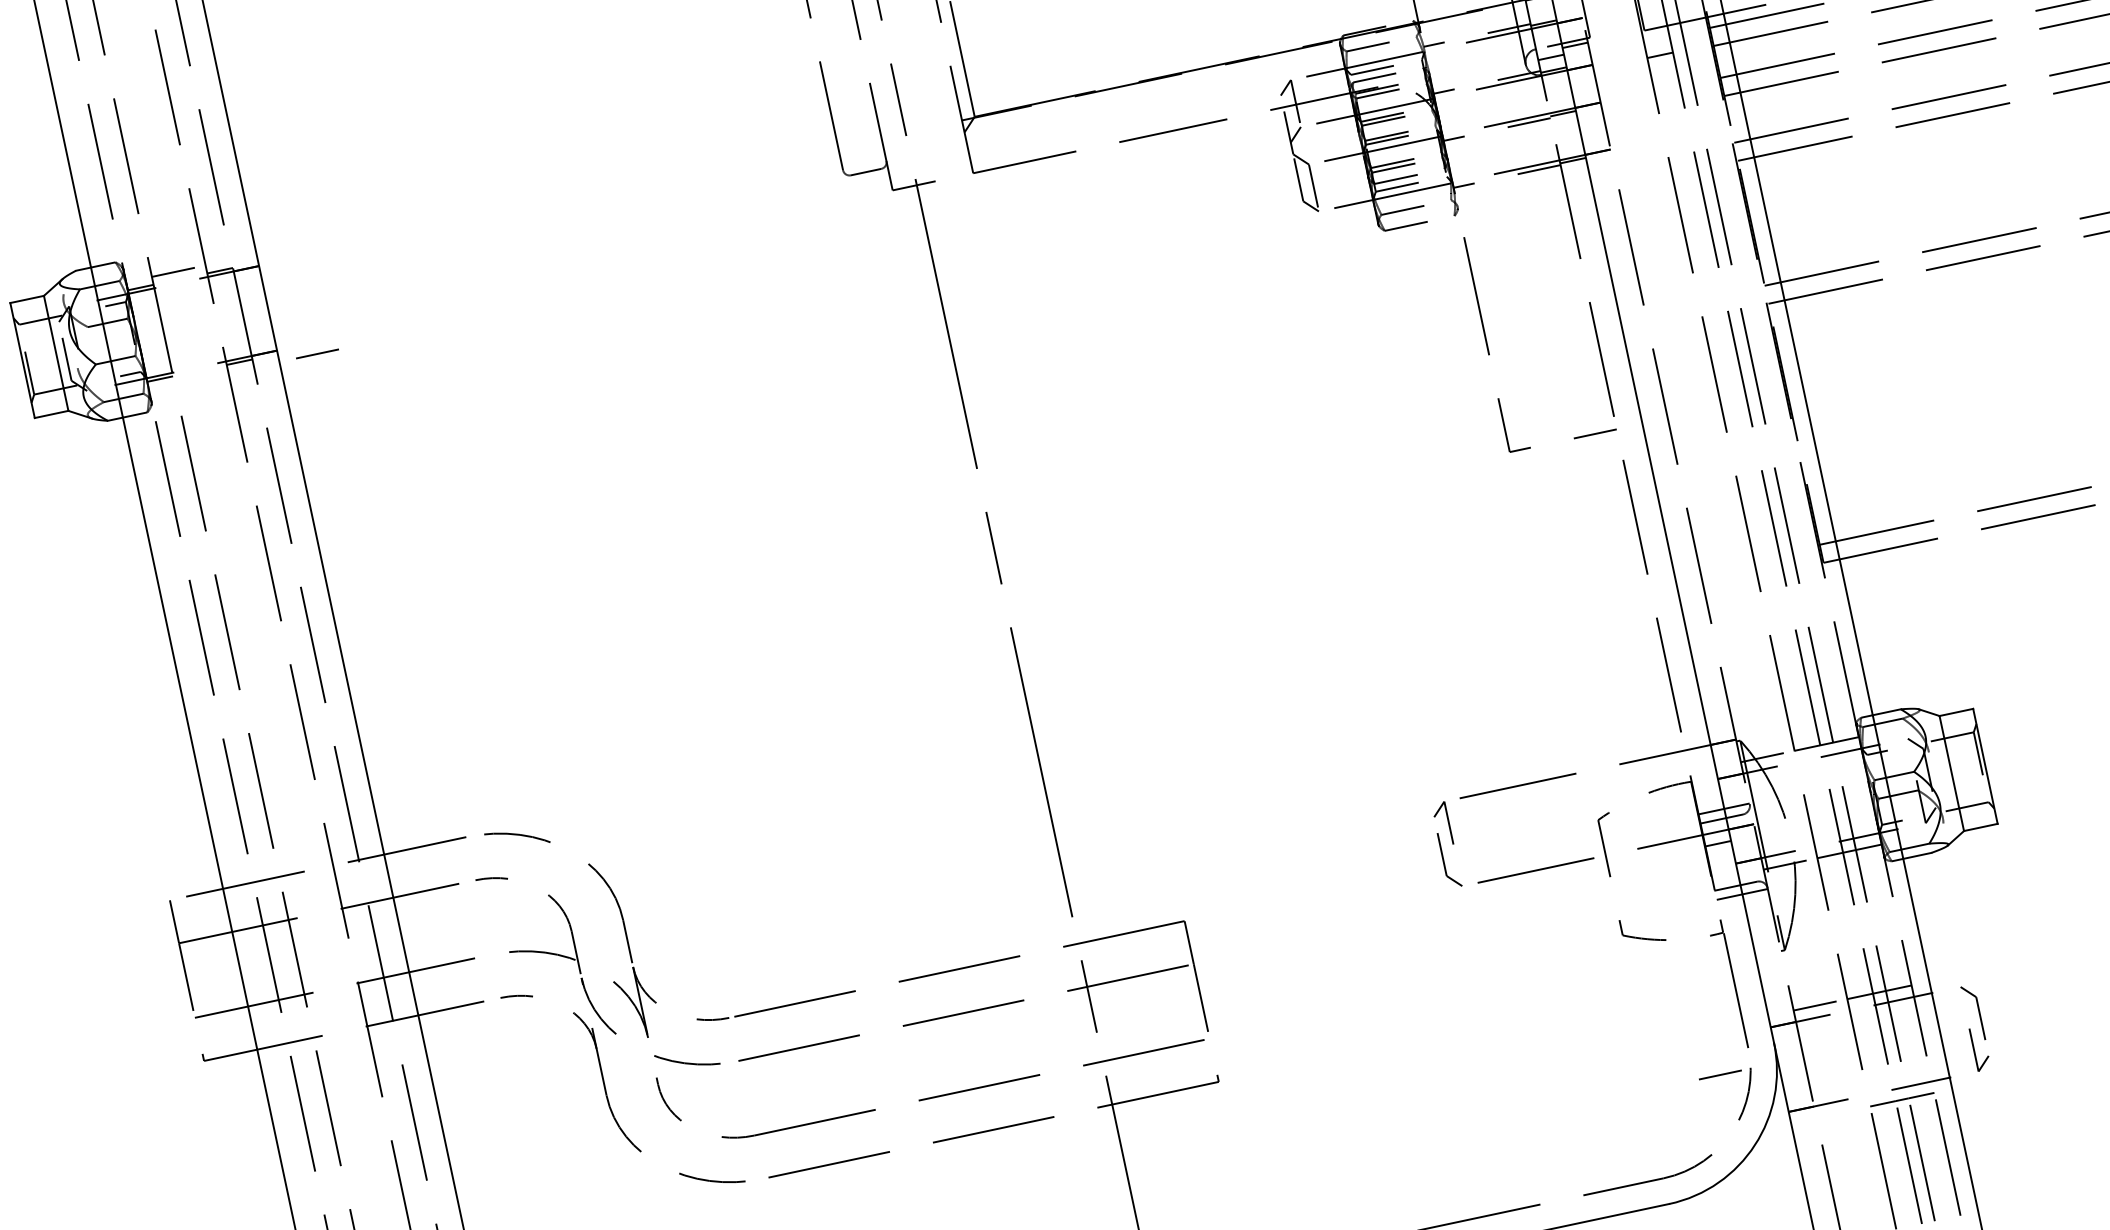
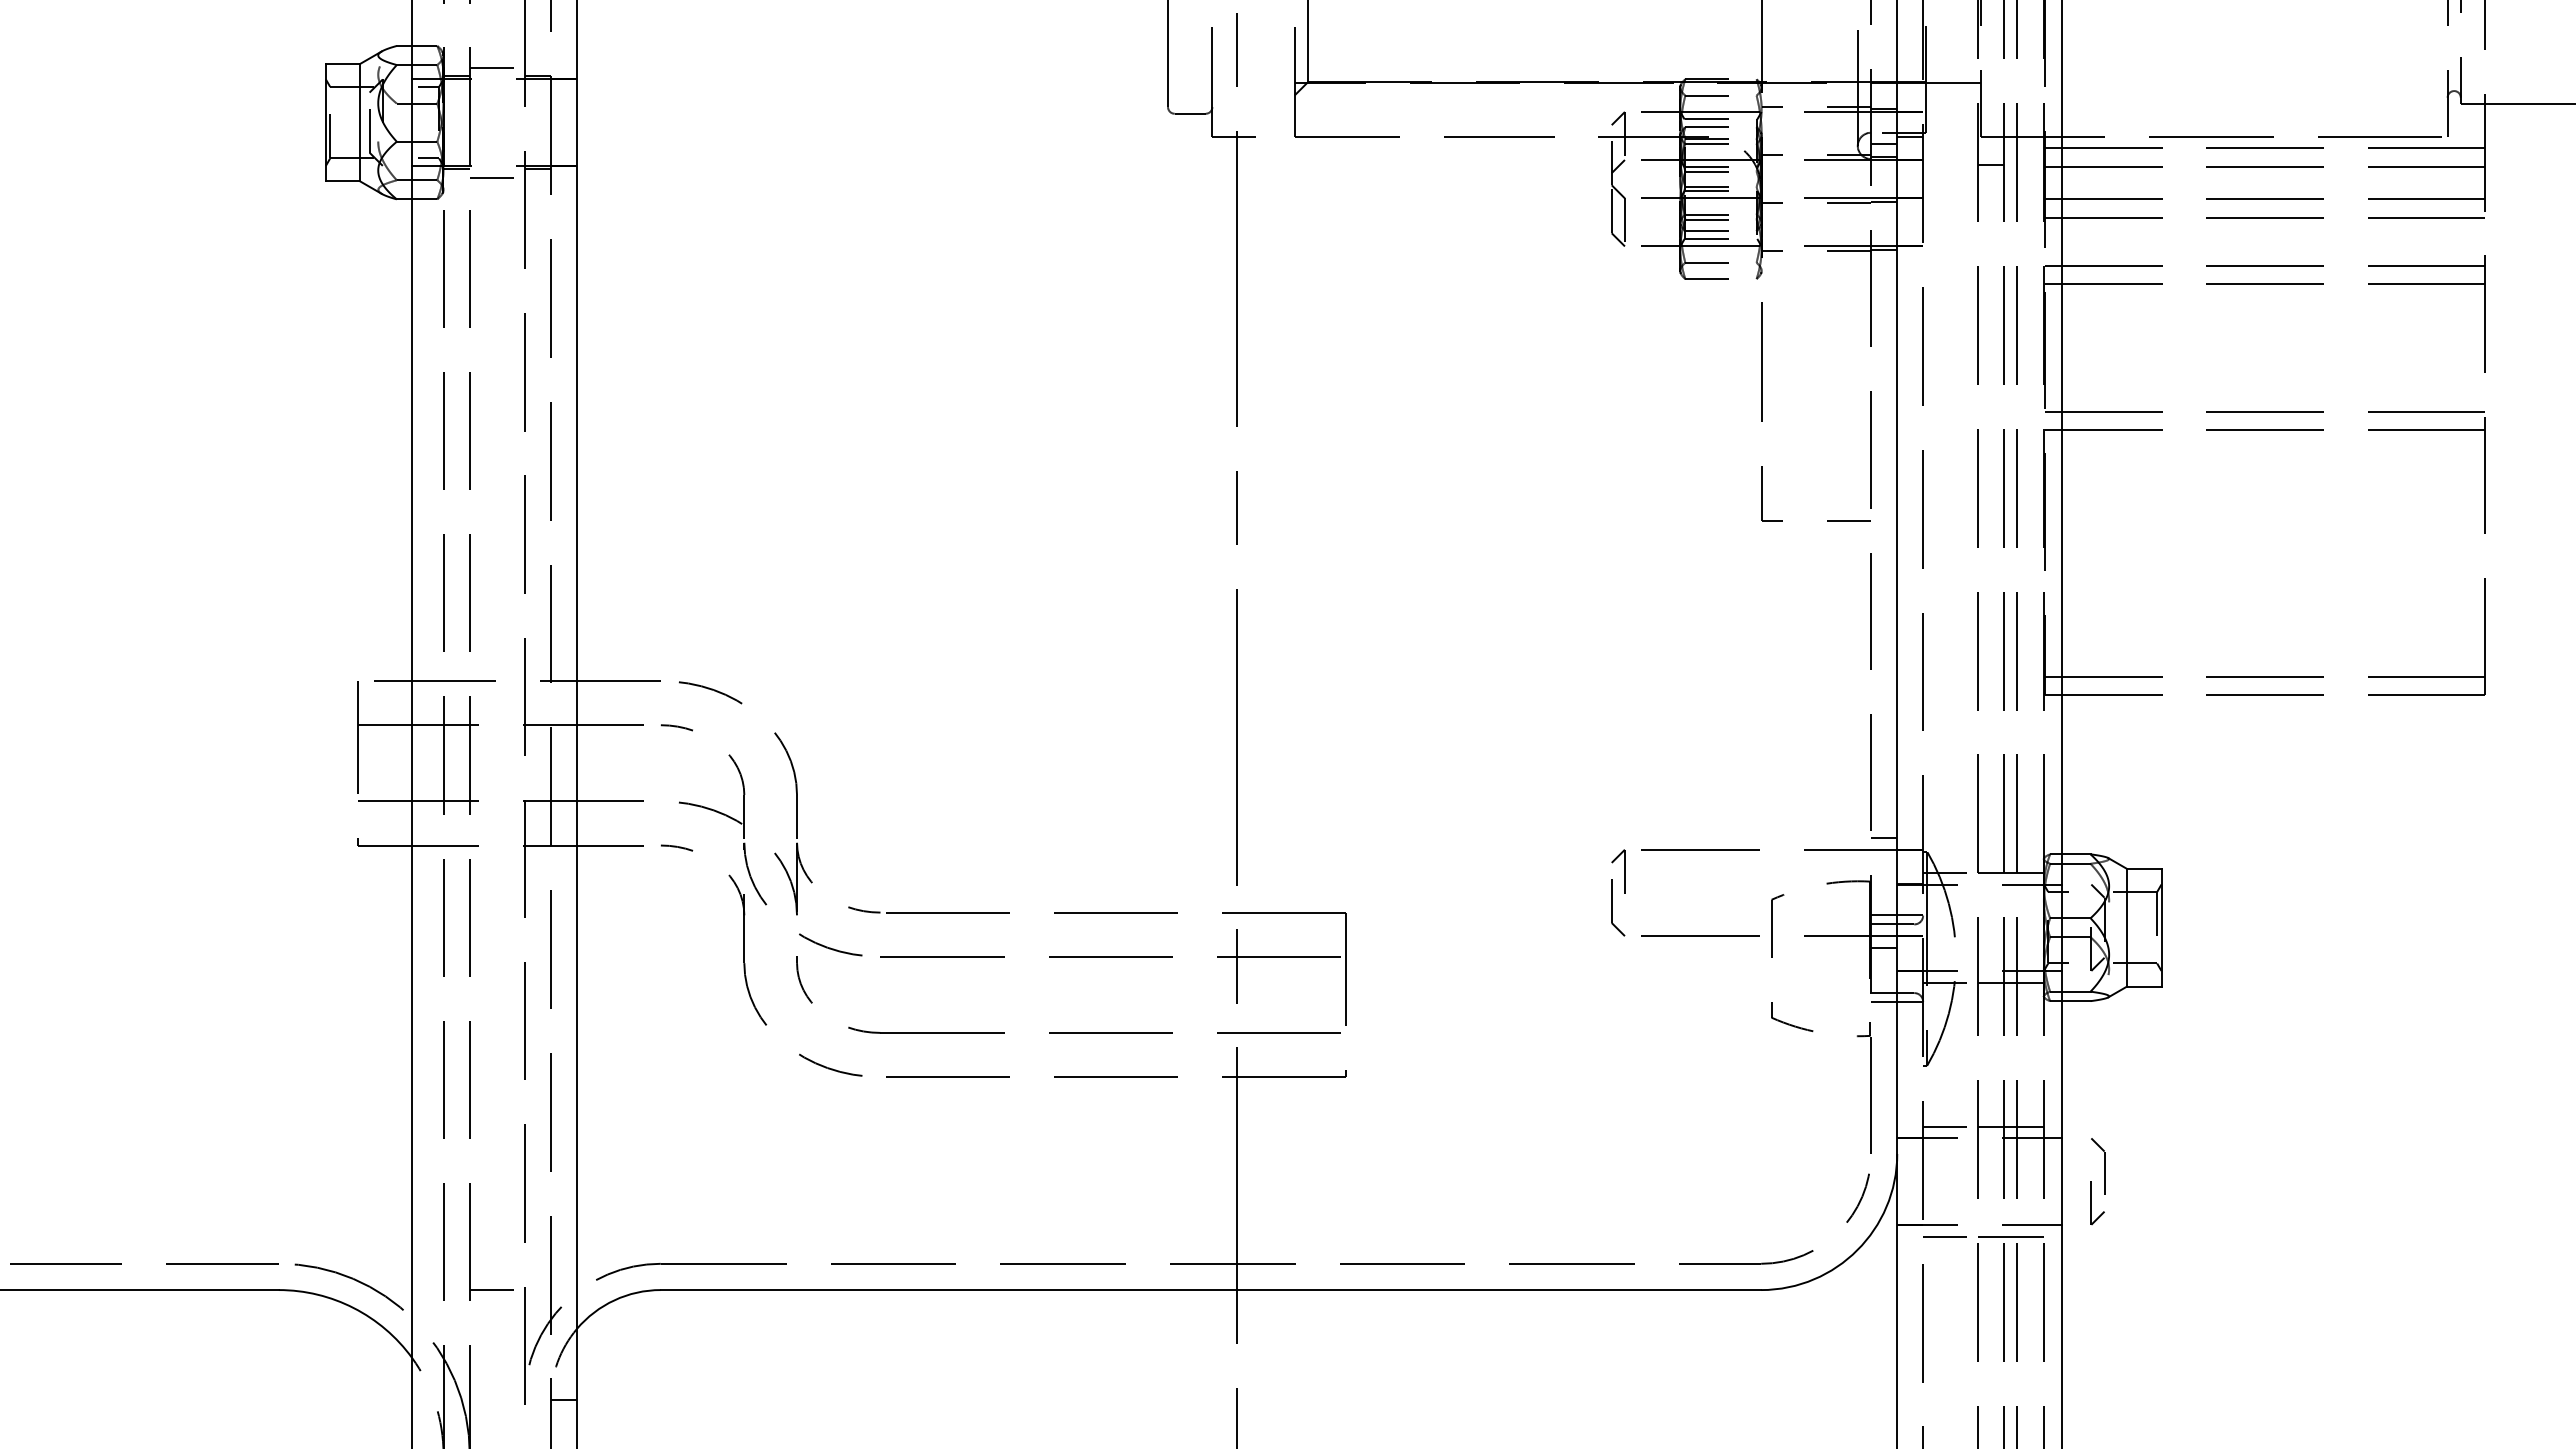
line: (317, 353) -> (491, 177), moved
line: (1694, 736) -> (1883, 838), added
line: (1719, 1075) -> (1944, 1236), moved

